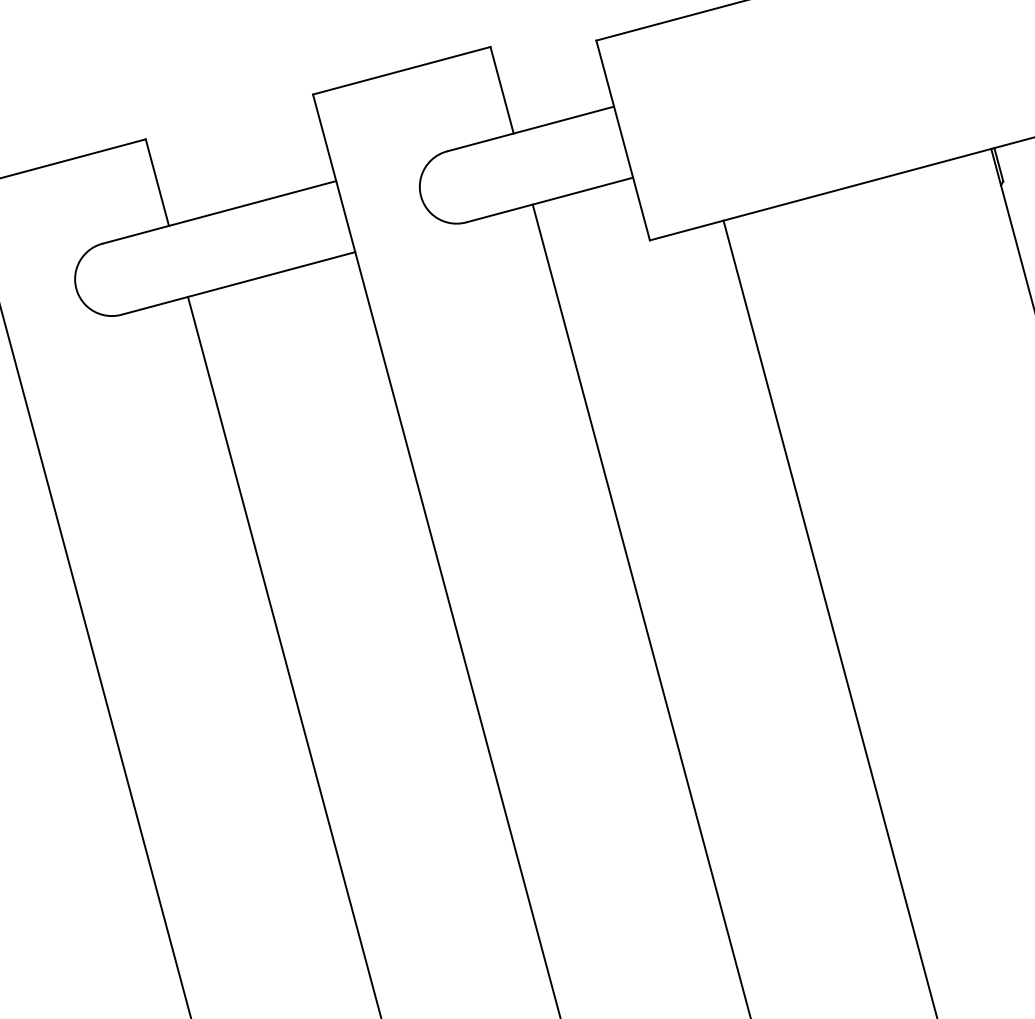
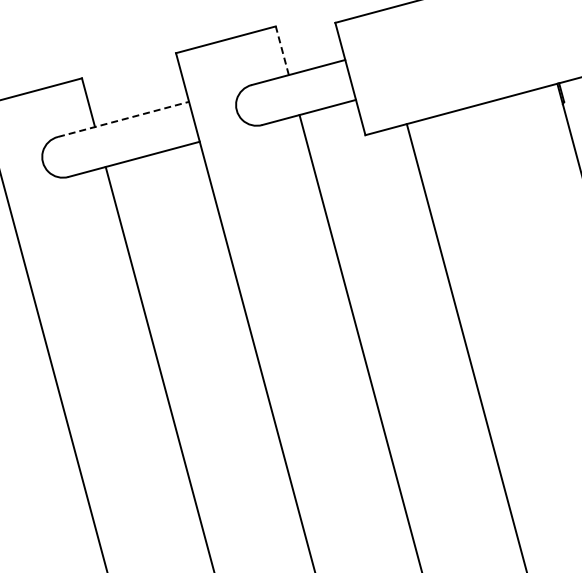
line: (502, 89) -> (282, 50), solid -> dashed
line: (219, 212) -> (123, 119), solid -> dashed

